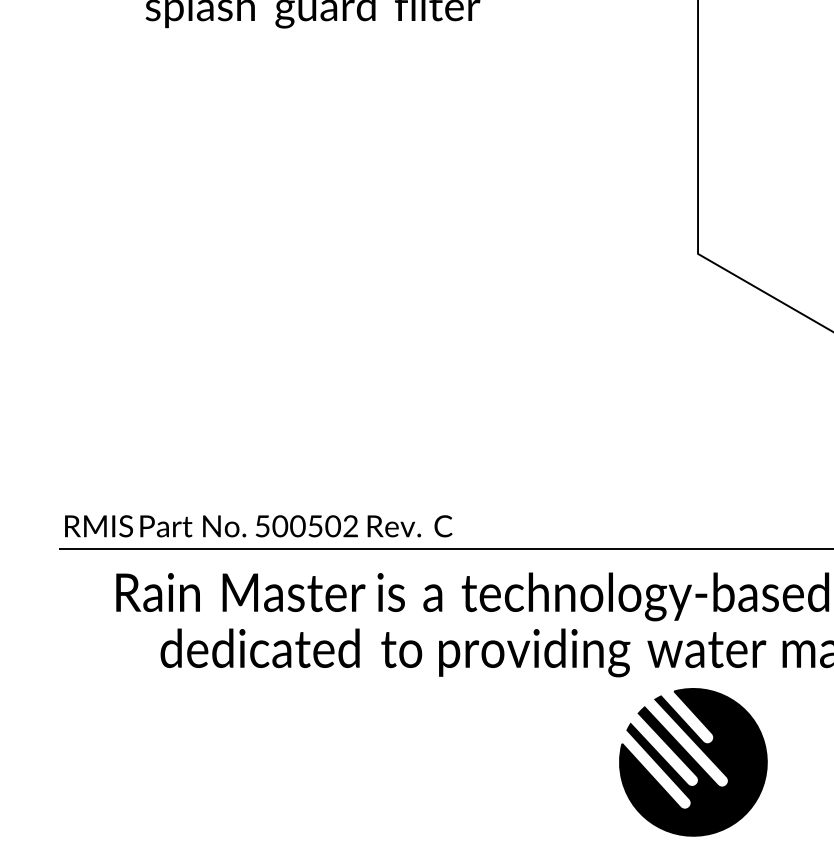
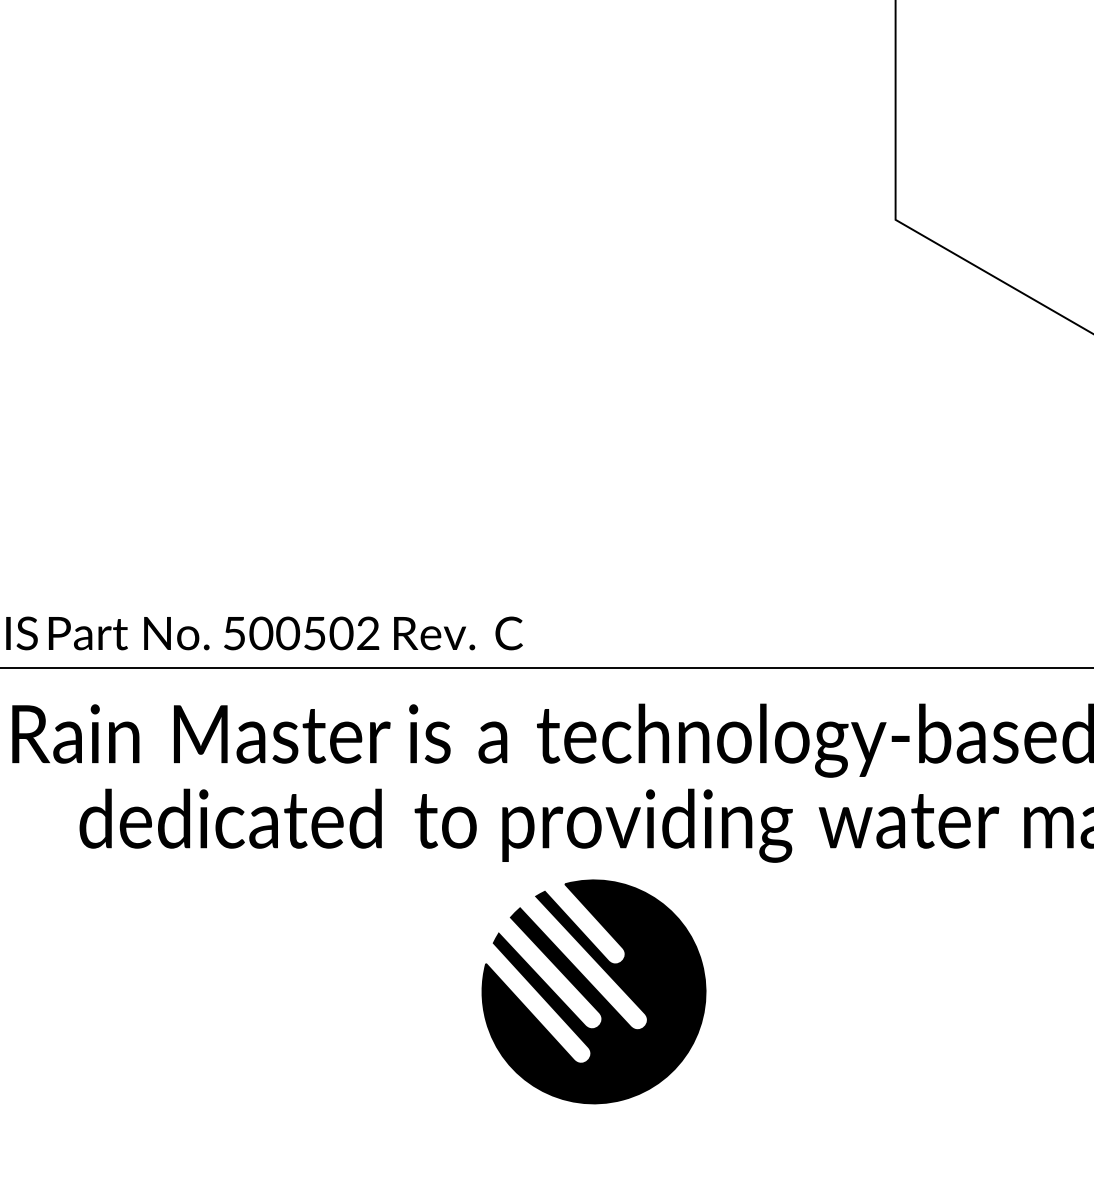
part: (693, 762) -> (594, 992), moved

